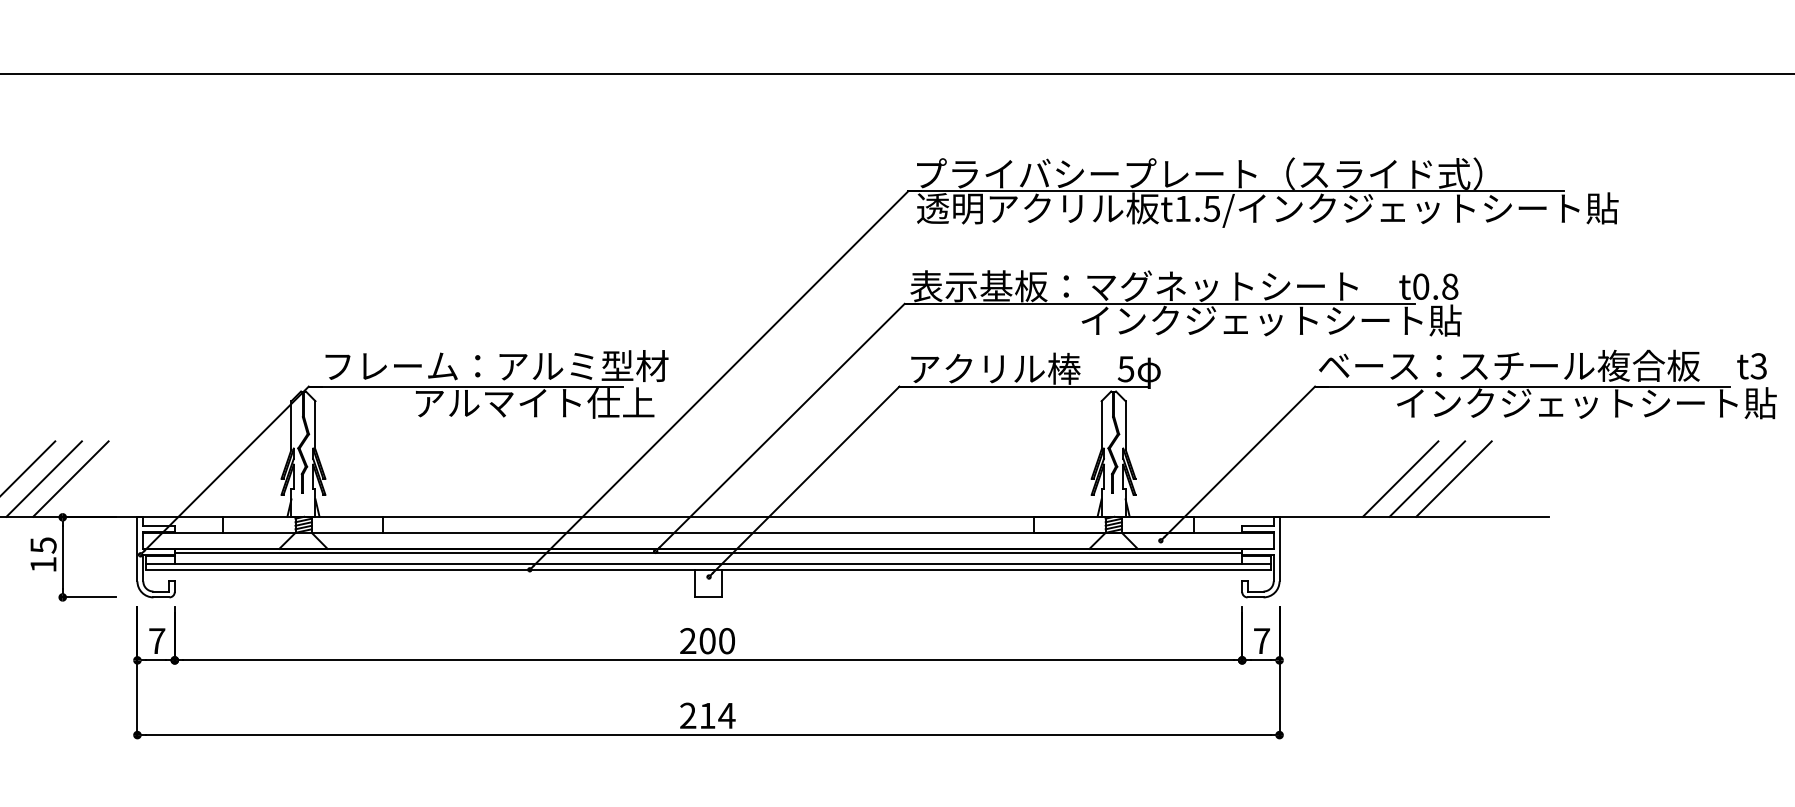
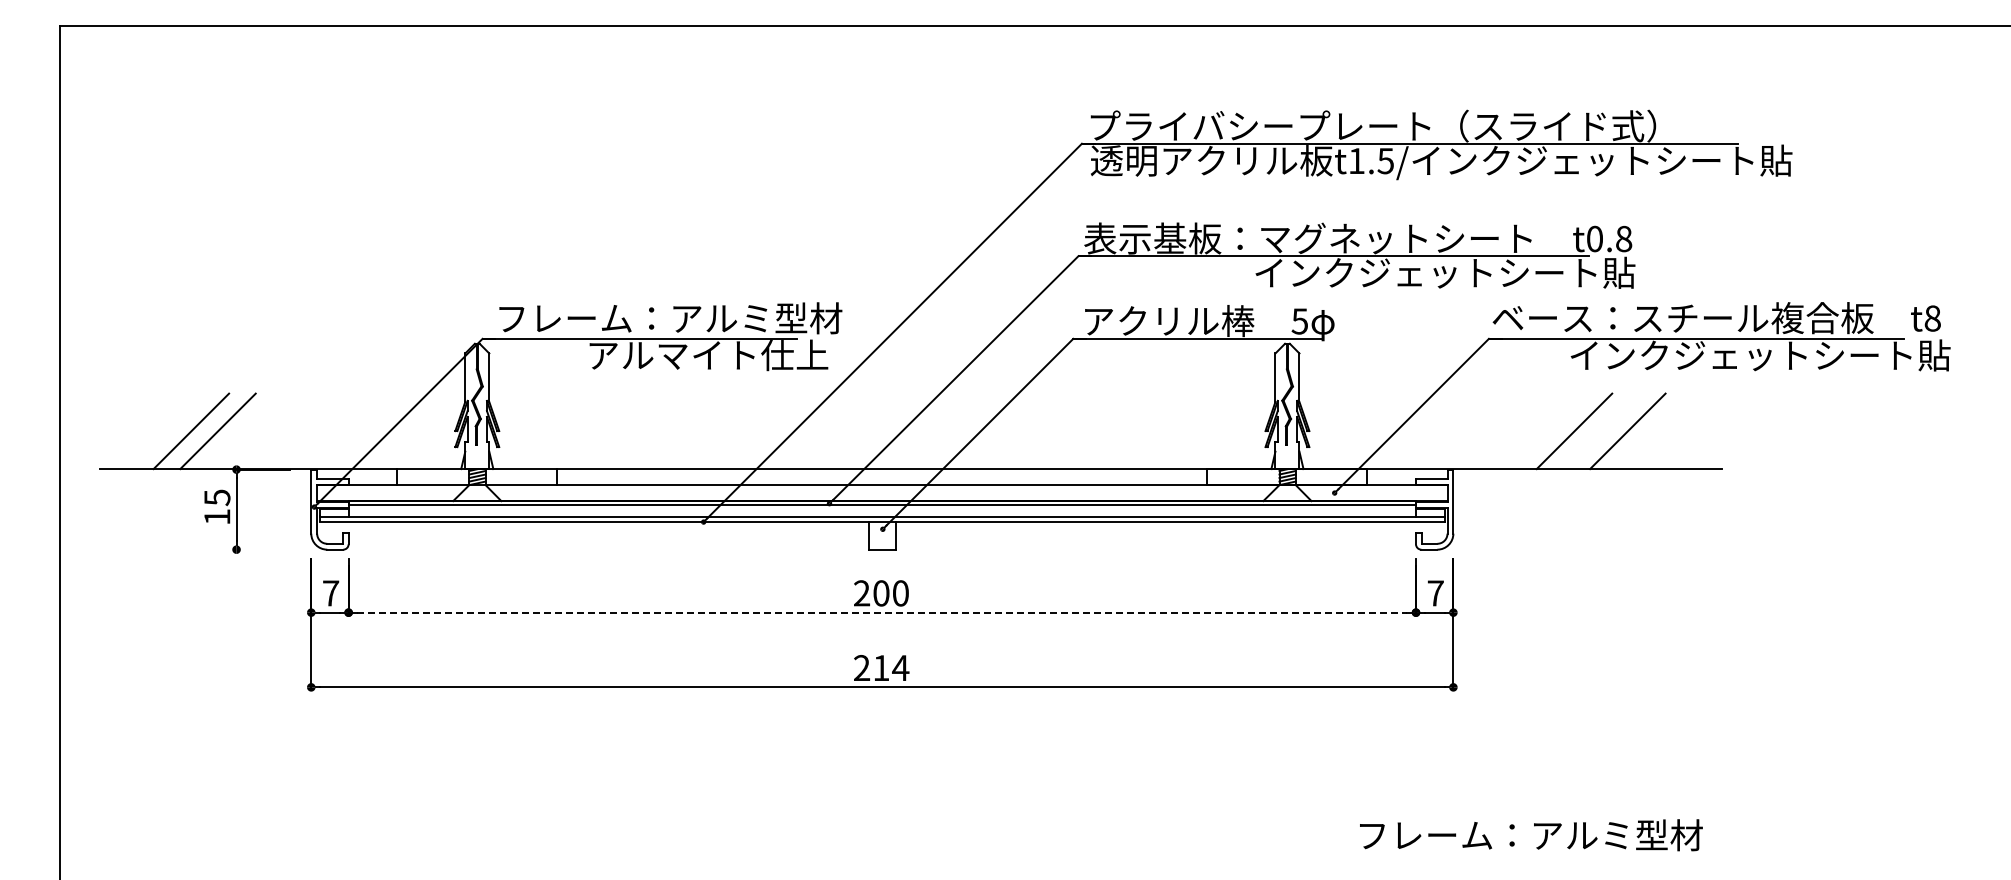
text: (1758, 366) -> (1932, 318), t3 -> t8
line: (70, 479) -> (244, 431), removed
line: (1426, 479) -> (1600, 431), removed
line: (88, 597) -> (262, 549), removed
line: (708, 660) -> (882, 612), solid -> dashed

